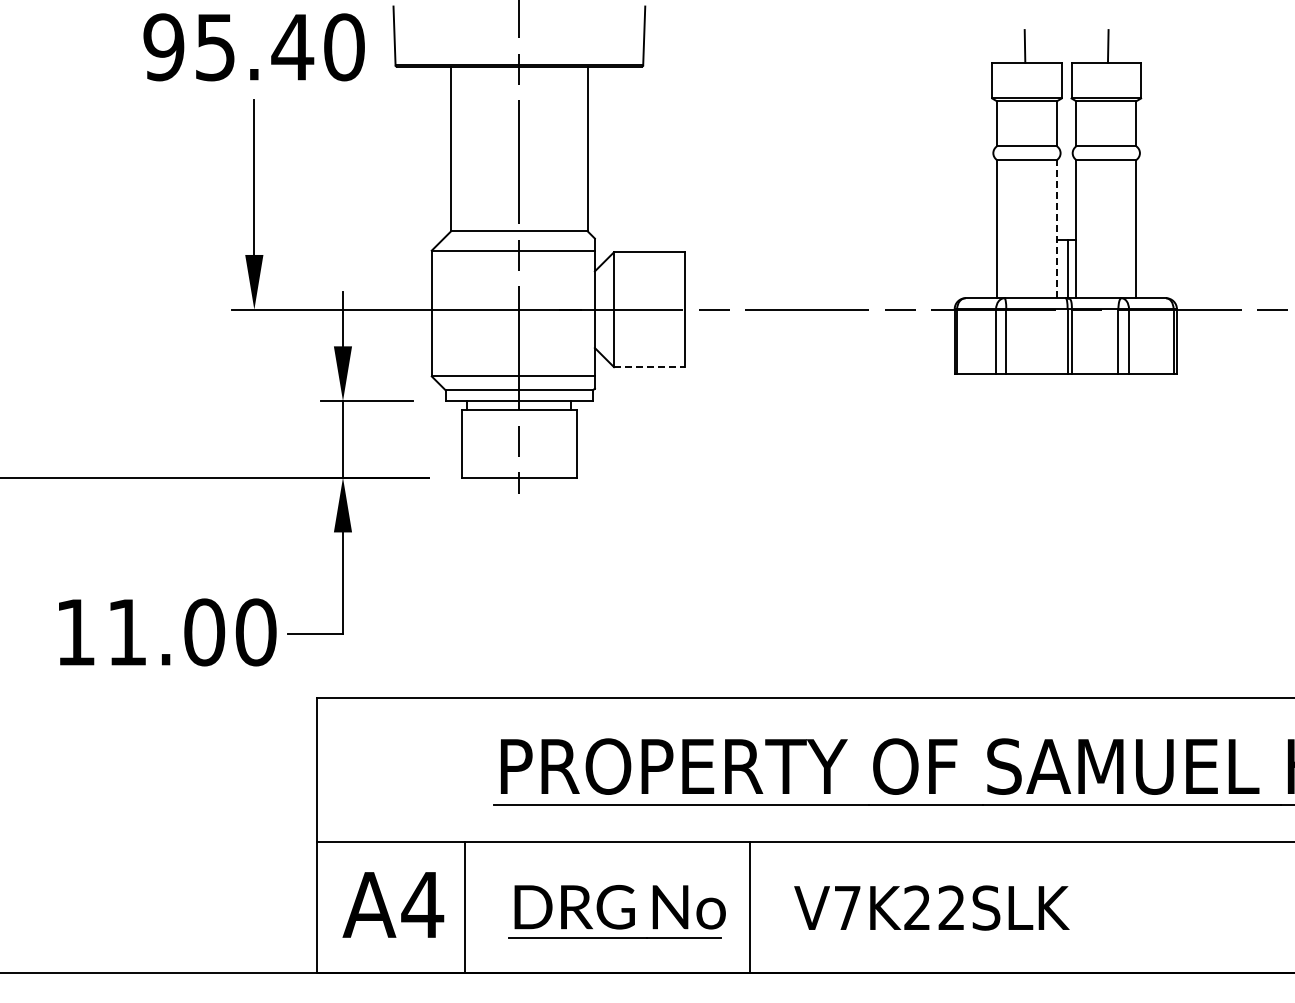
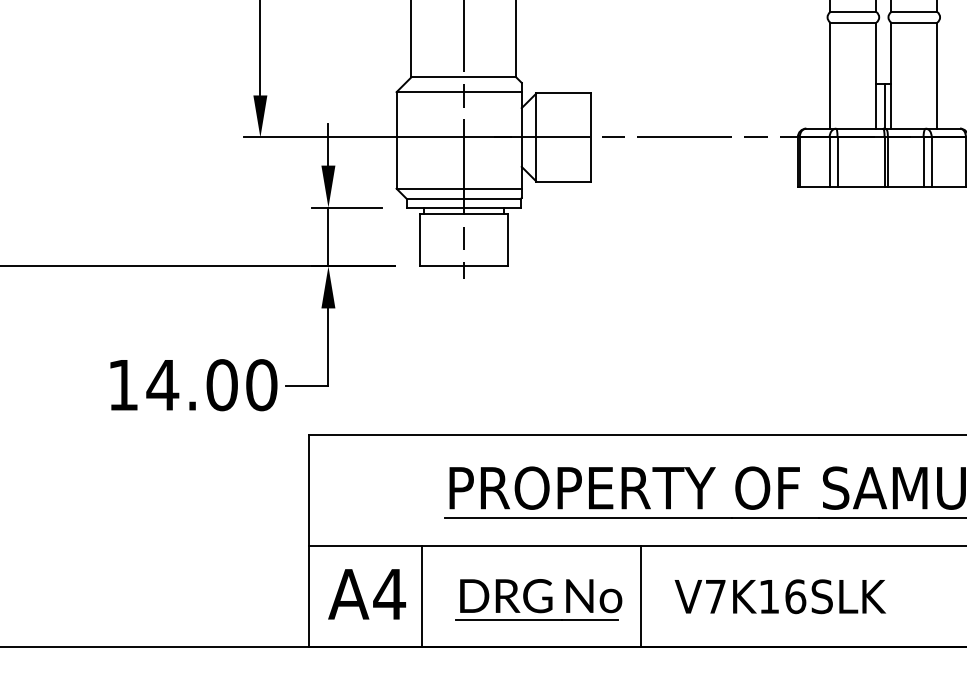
line: (1057, 228) -> (876, 75), dashed -> solid
line: (649, 367) -> (563, 181), dashed -> solid
text: (126, 632) -> (162, 385), 11.00 -> 14.00
text: (934, 907) -> (782, 596), V7K22SLK -> V7K16SLK

